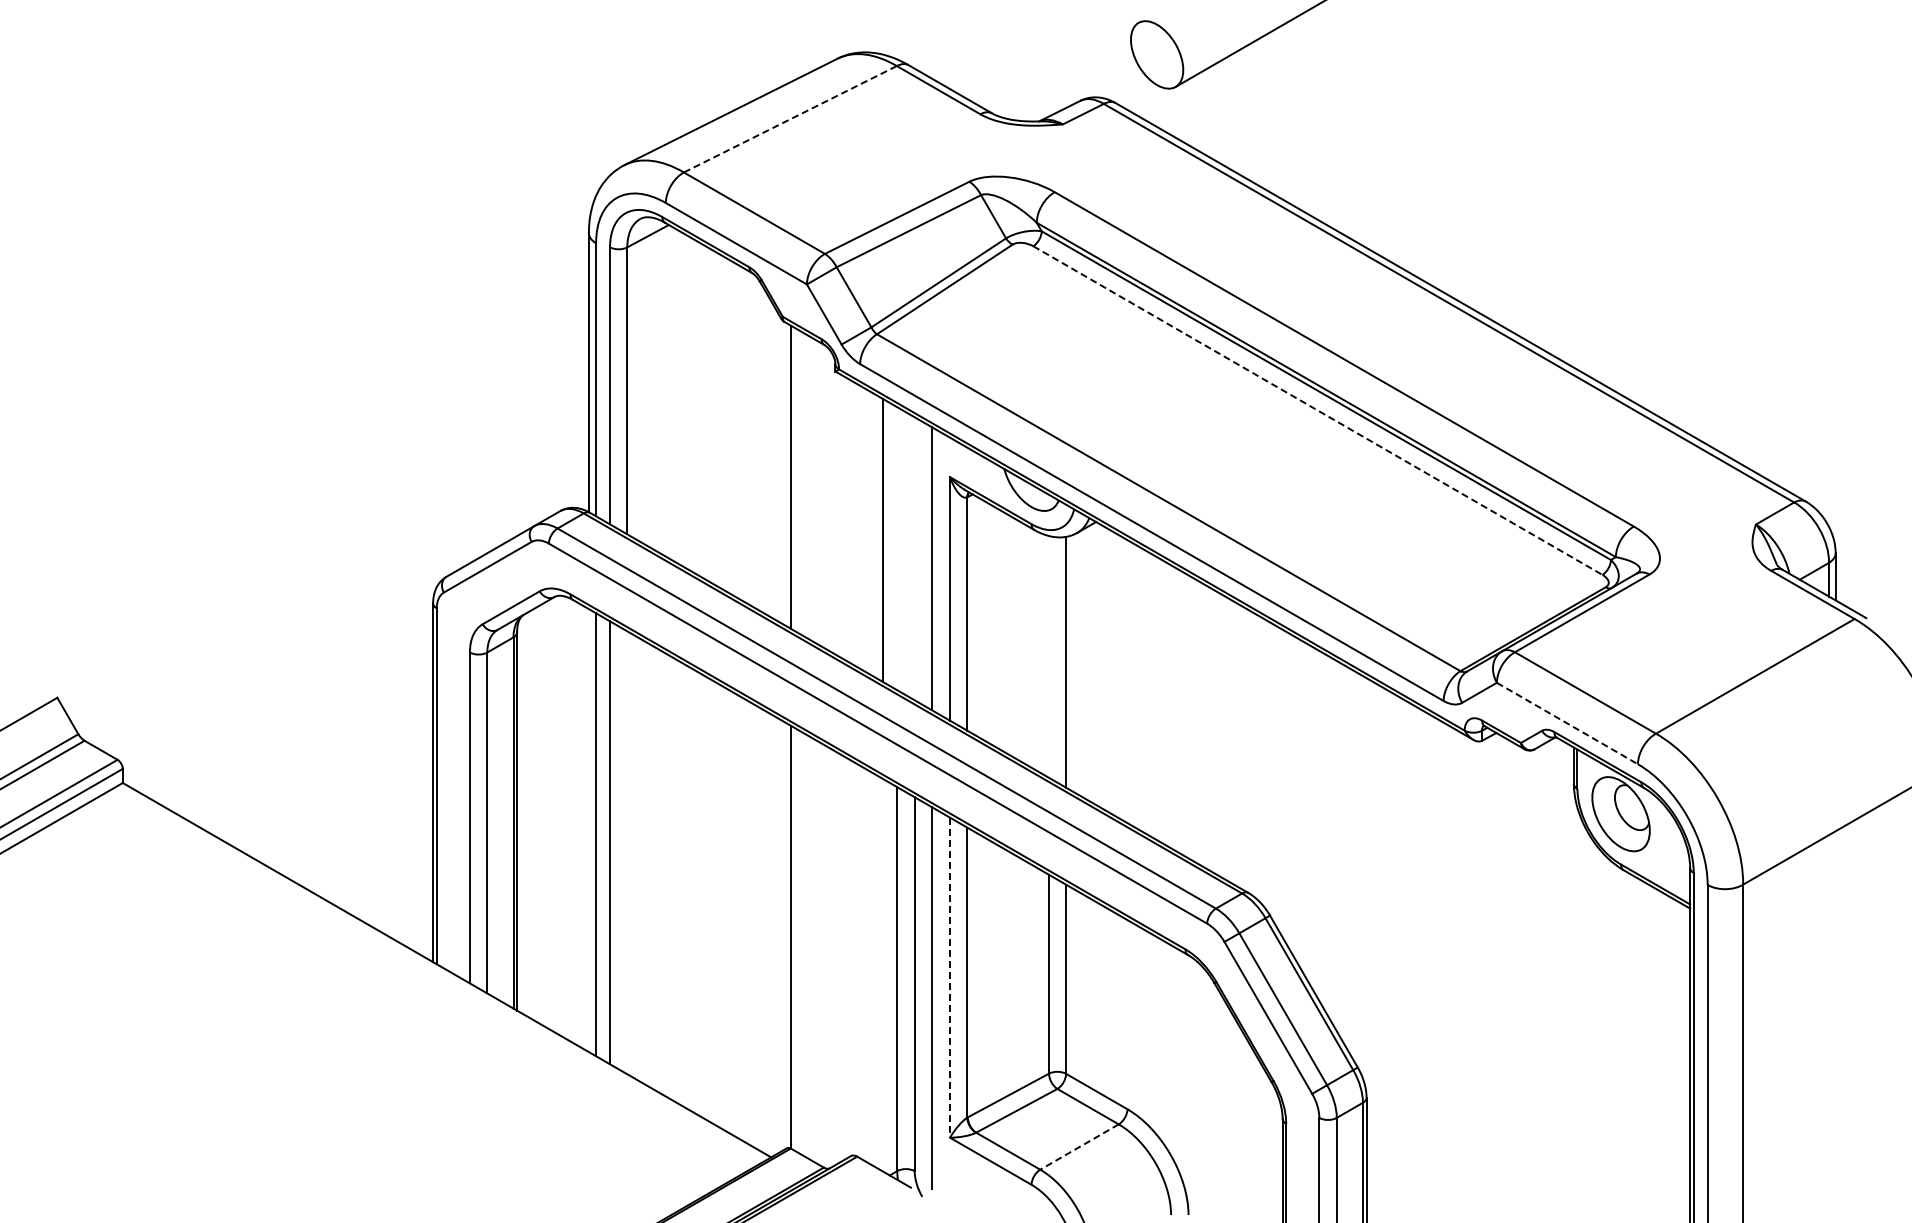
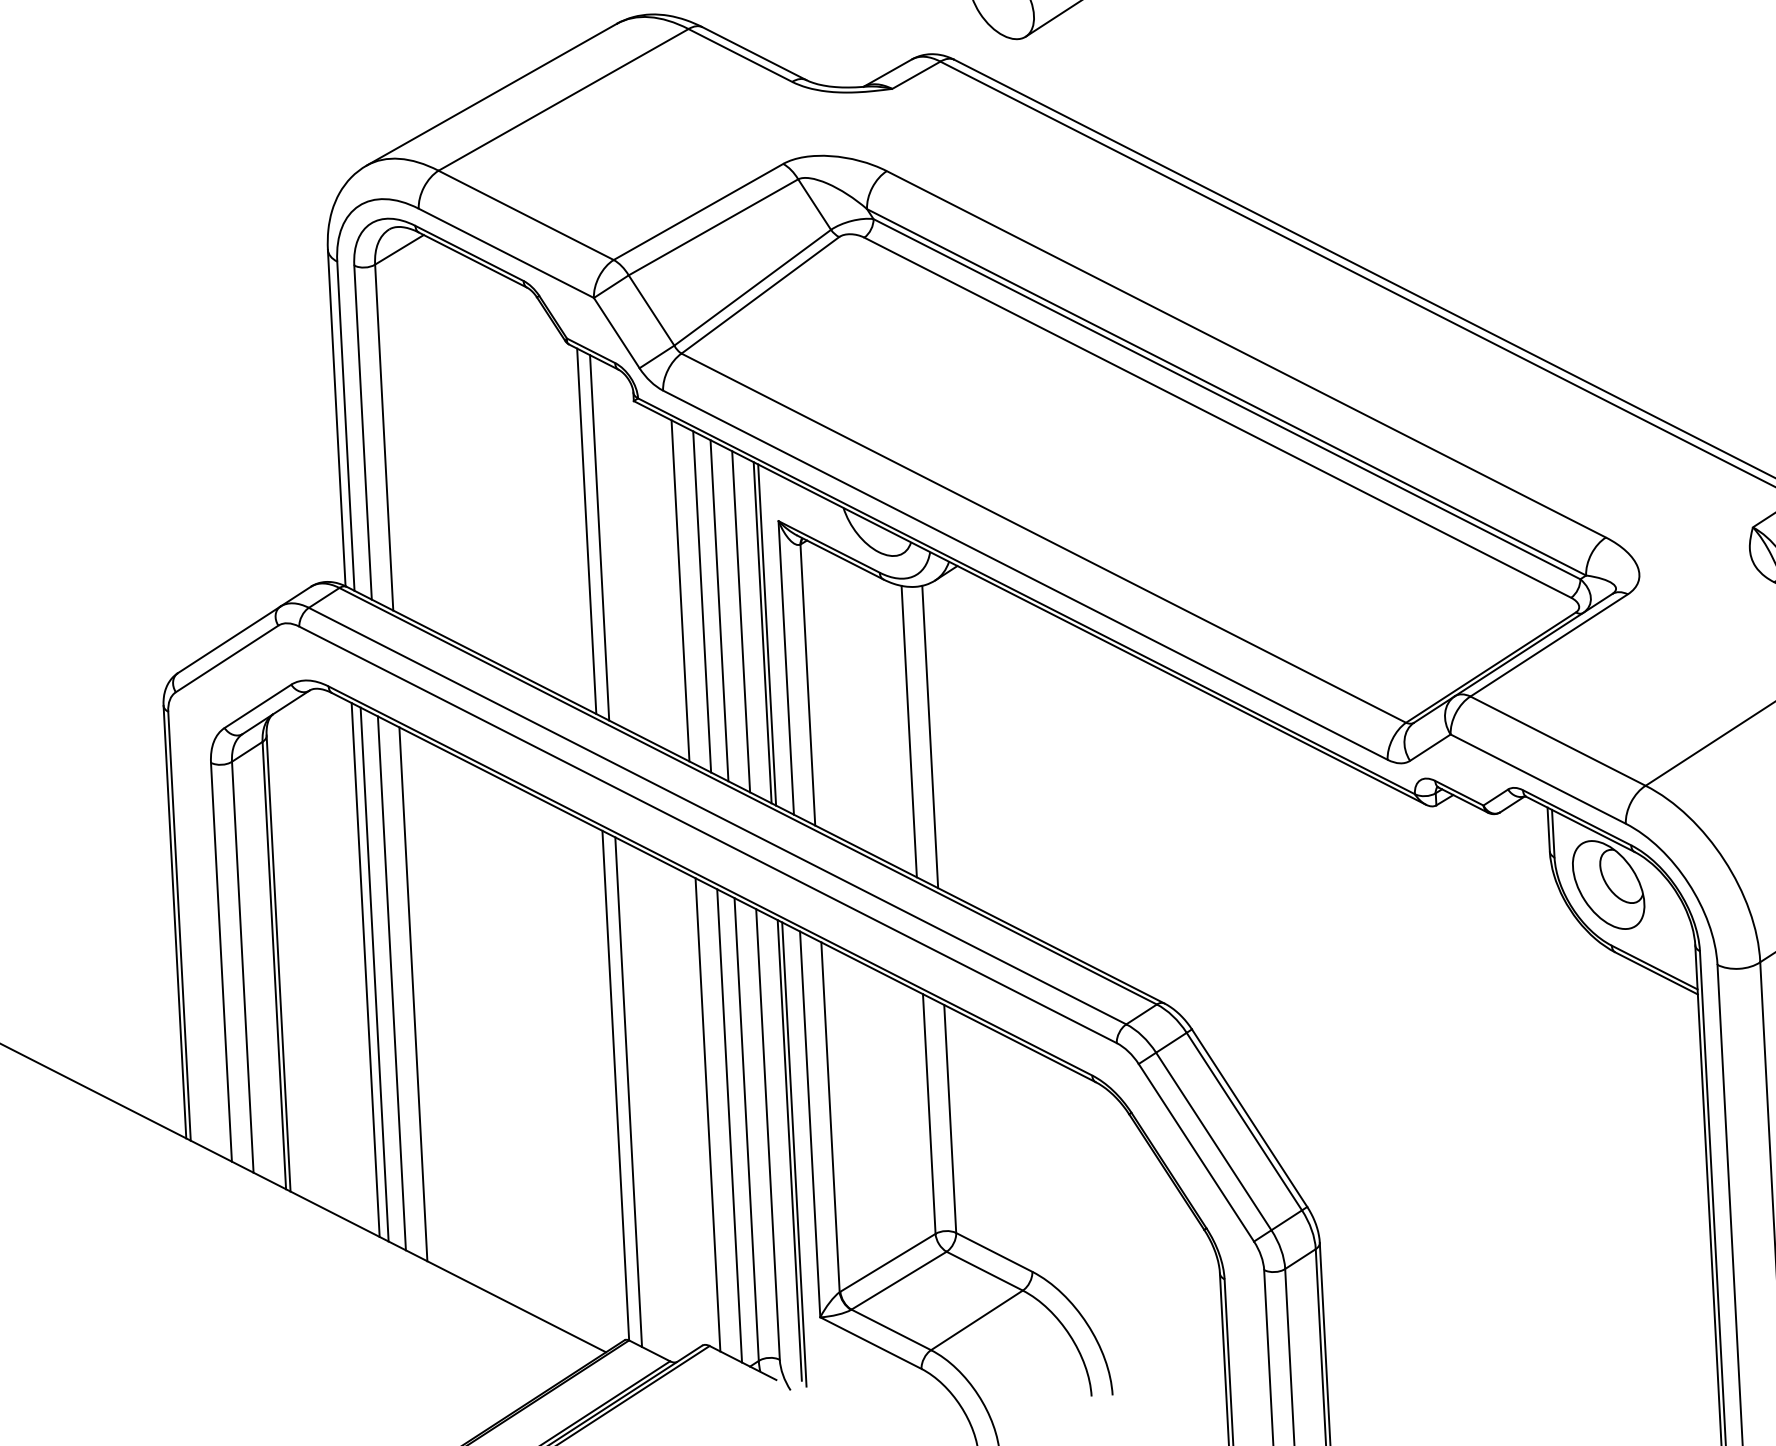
line: (790, 119) -> (563, 100), dashed -> solid
line: (1317, 410) -> (1217, 417), dashed -> solid
line: (801, 482) -> (599, 537), added
line: (865, 530) -> (680, 590), added
line: (897, 548) -> (719, 610), added
line: (914, 558) -> (740, 621), added
line: (935, 570) -> (766, 634), added
line: (1049, 656) -> (909, 731), added
line: (1567, 723) -> (1538, 779), dashed -> solid
line: (588, 830) -> (365, 969), added
line: (627, 852) -> (413, 993), added
line: (801, 942) -> (628, 1091), added
line: (865, 965) -> (707, 1115), added
line: (883, 975) -> (729, 1126), added
line: (950, 978) -> (810, 1125), dashed -> solid
line: (935, 1001) -> (794, 1154), added
line: (1079, 1147) -> (976, 1320), dashed -> solid

